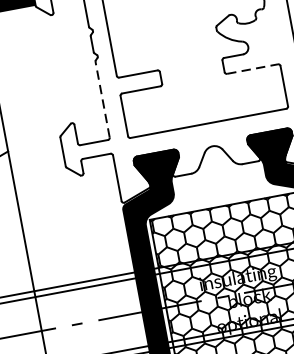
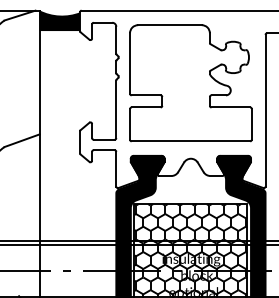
line: (253, 68) -> (231, 107), dashed -> solid
line: (102, 99) -> (116, 109), dashed -> solid

